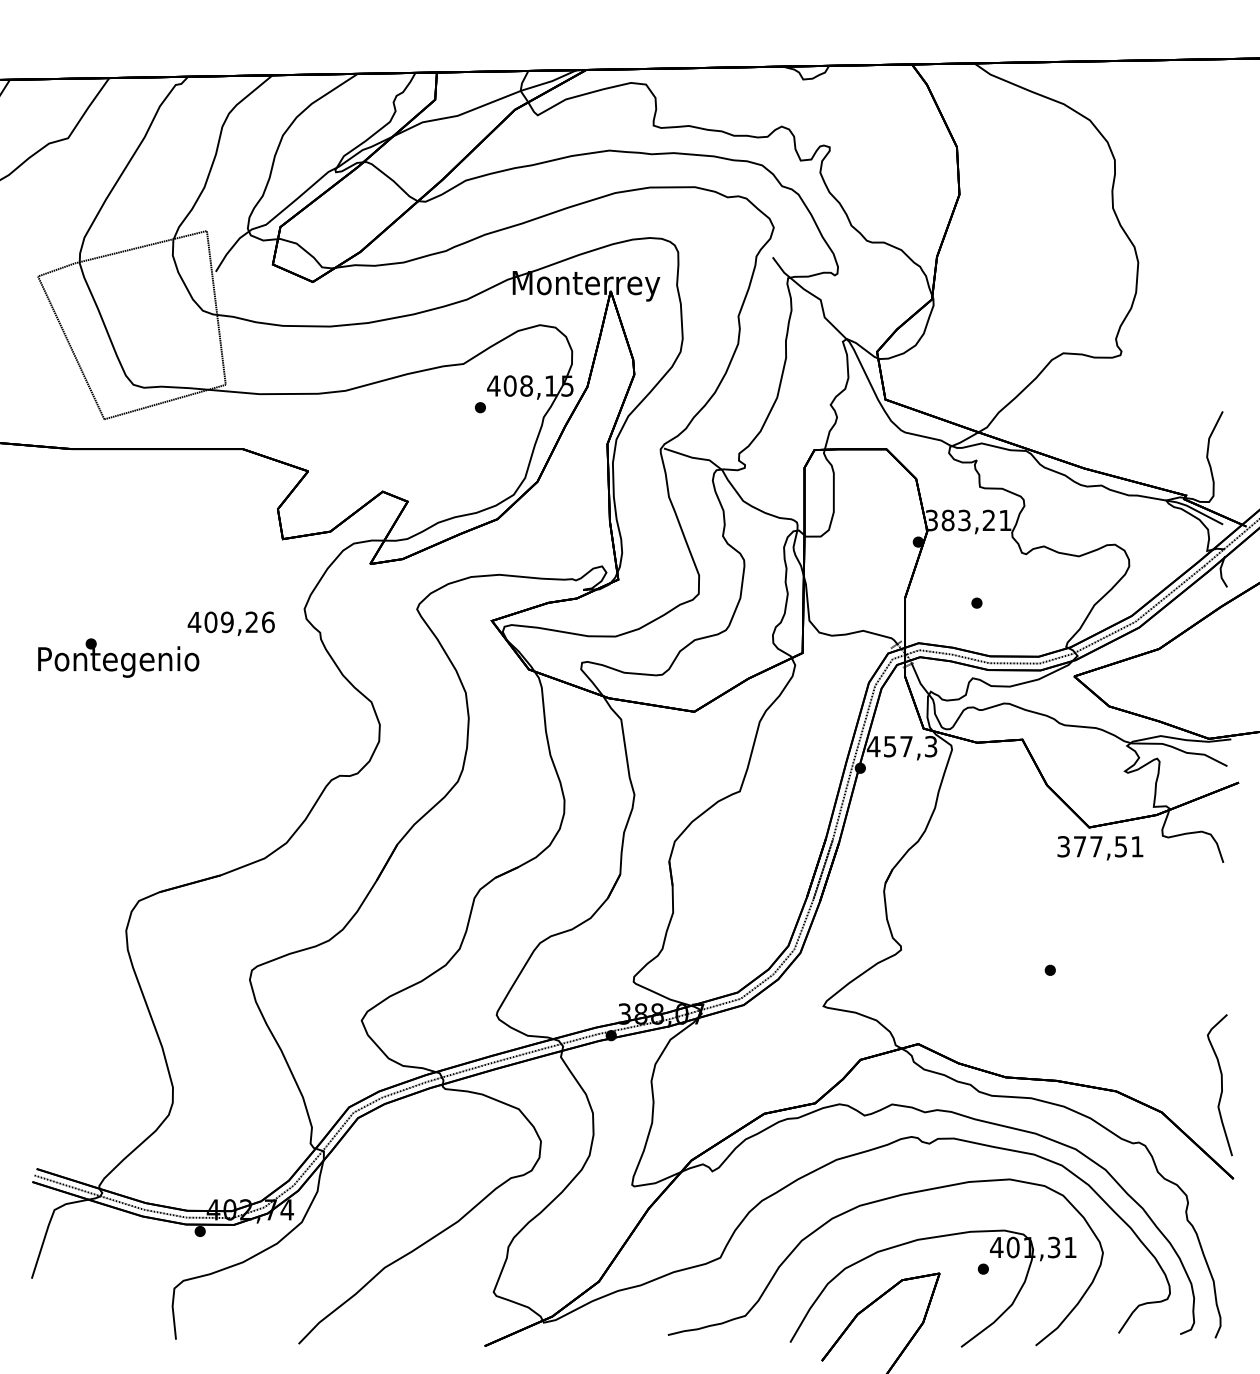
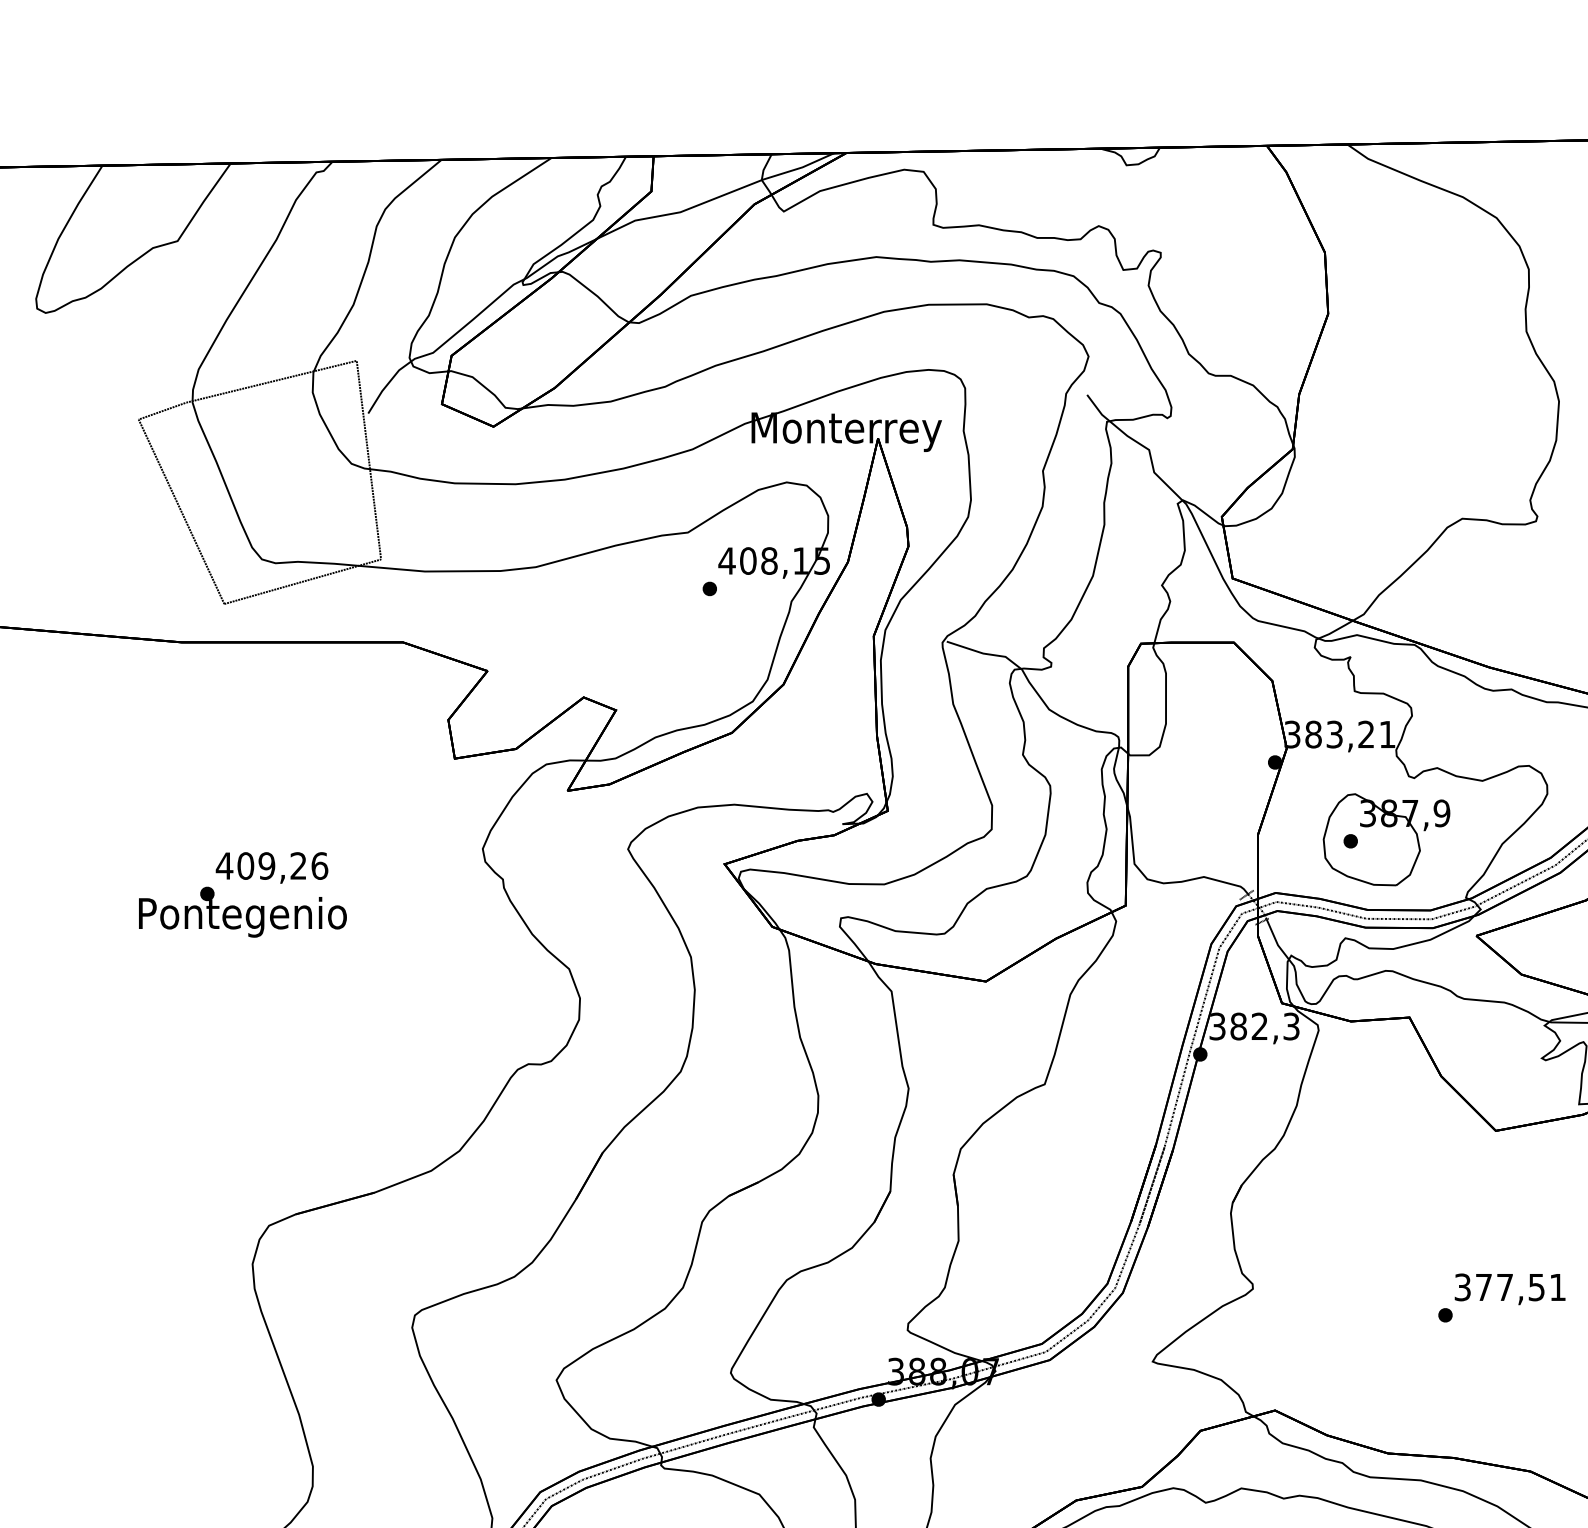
part: (1004, 601) -> (1386, 839), added
text: (230, 623) -> (271, 867), moved
text: (889, 746) -> (1237, 1026), 457,3 -> 382,3
text: (1100, 848) -> (1510, 1289), moved

